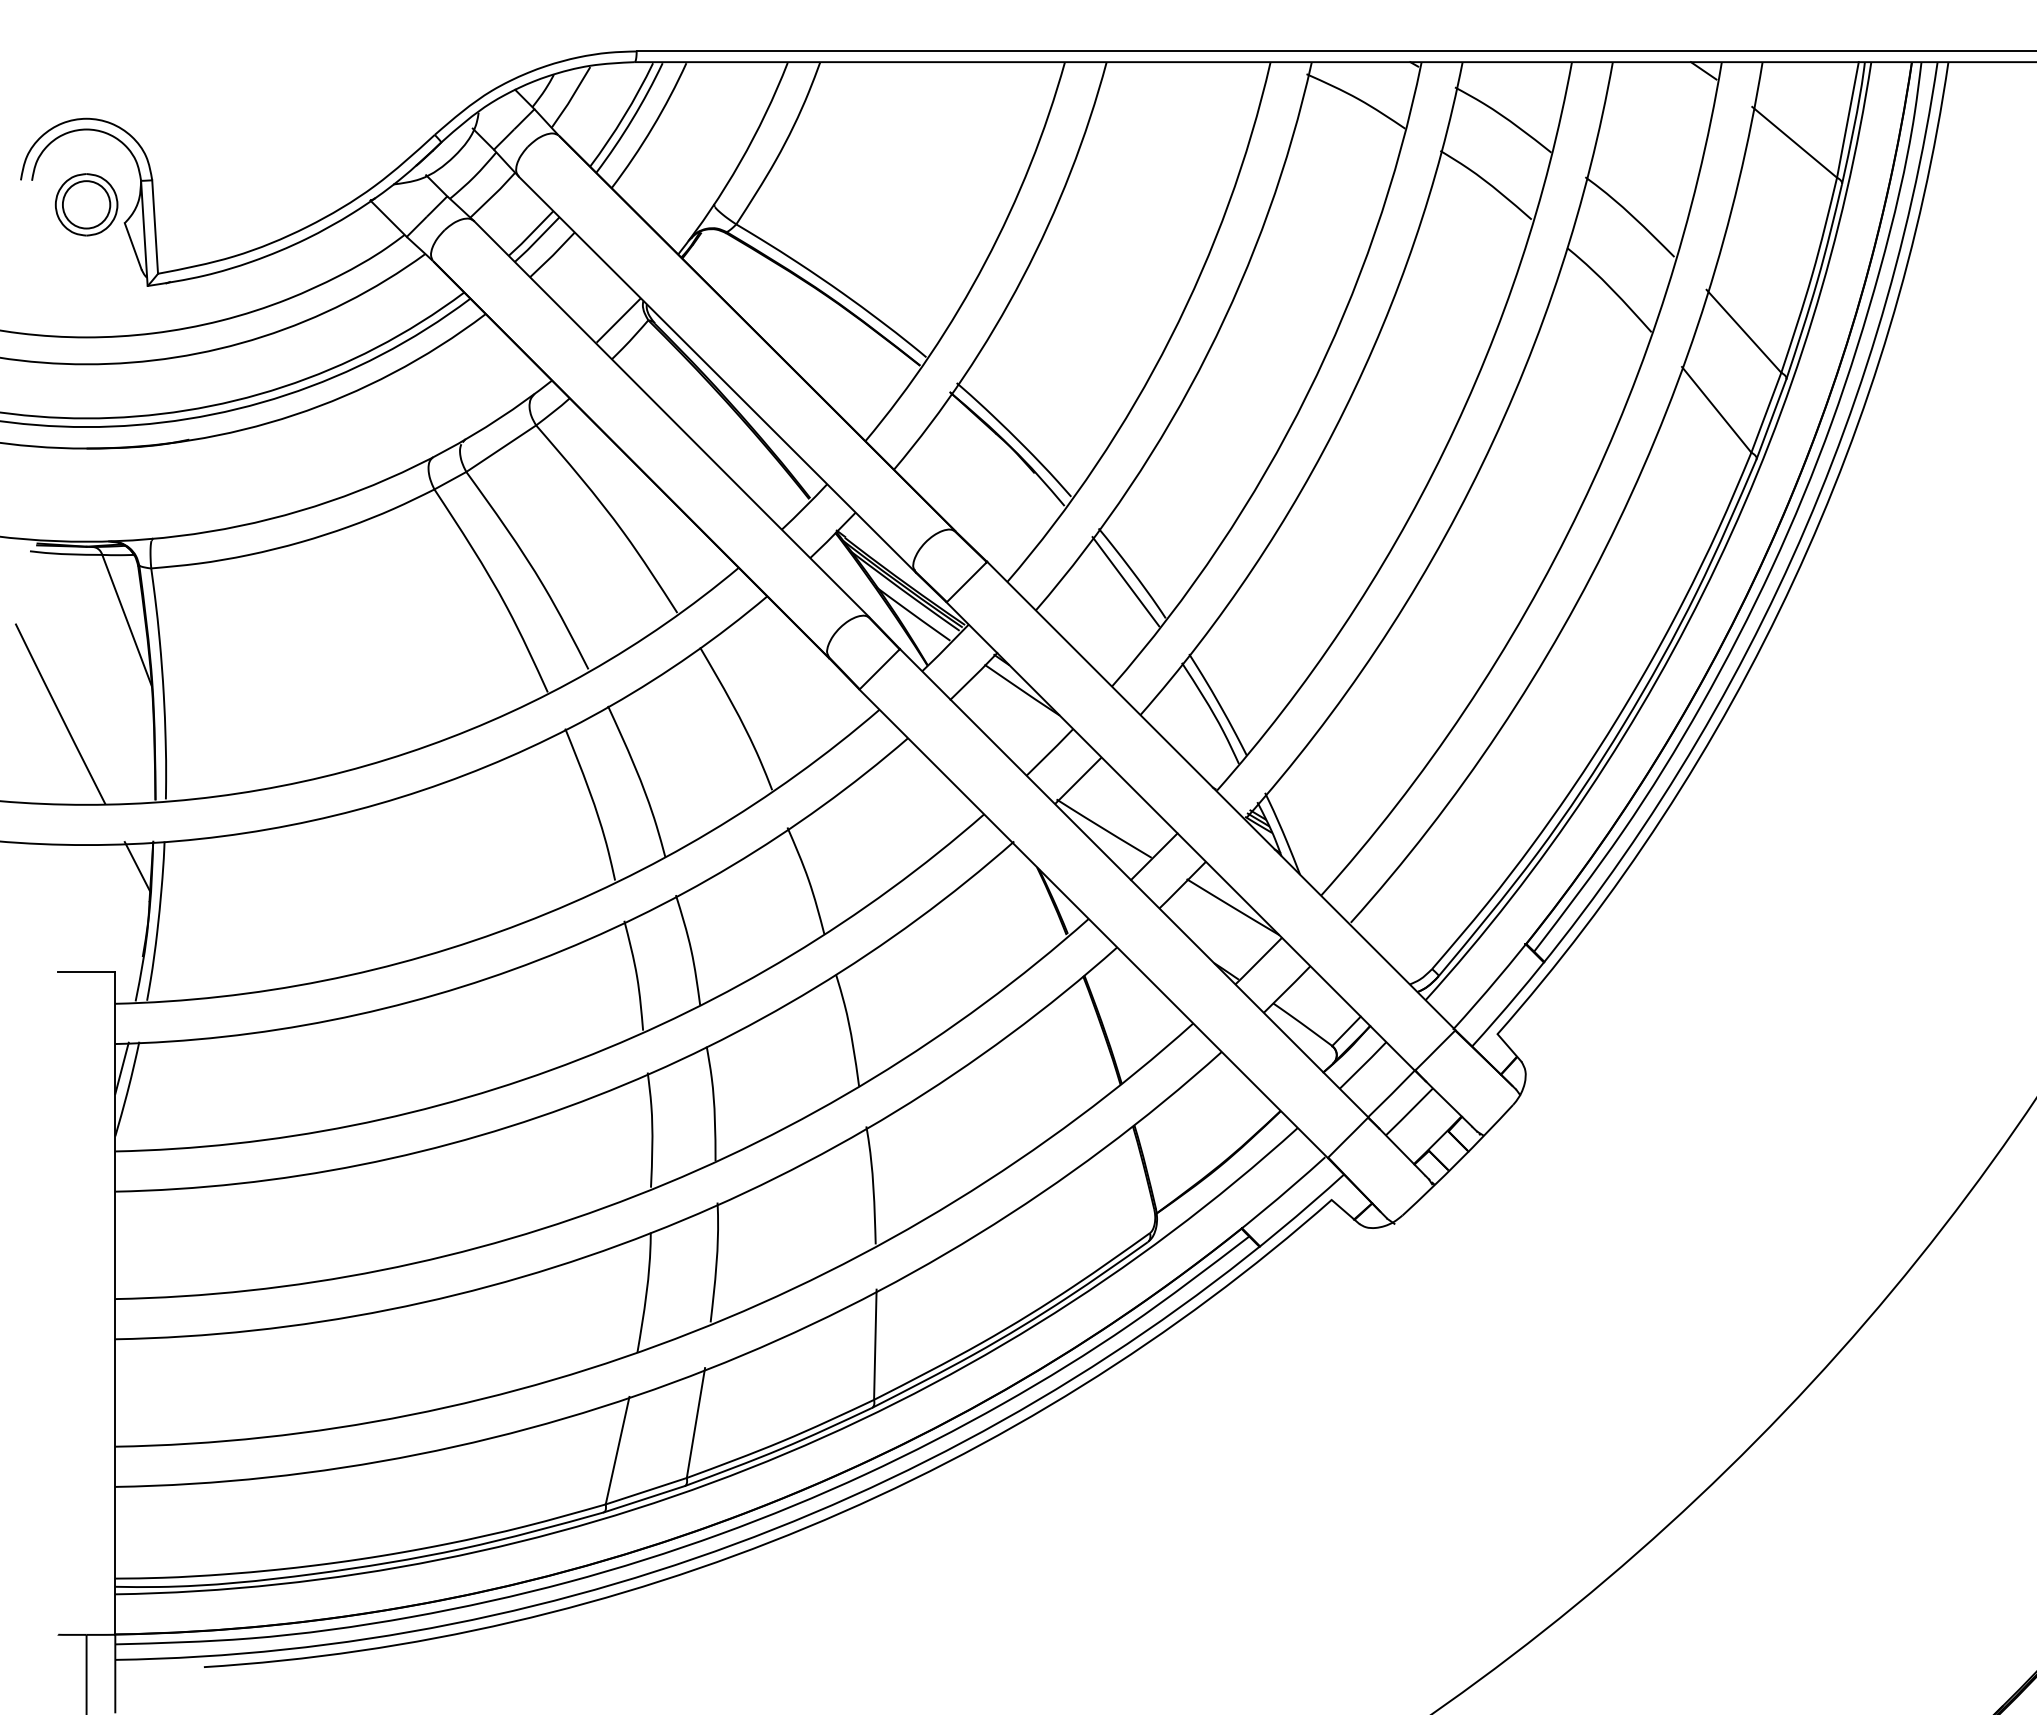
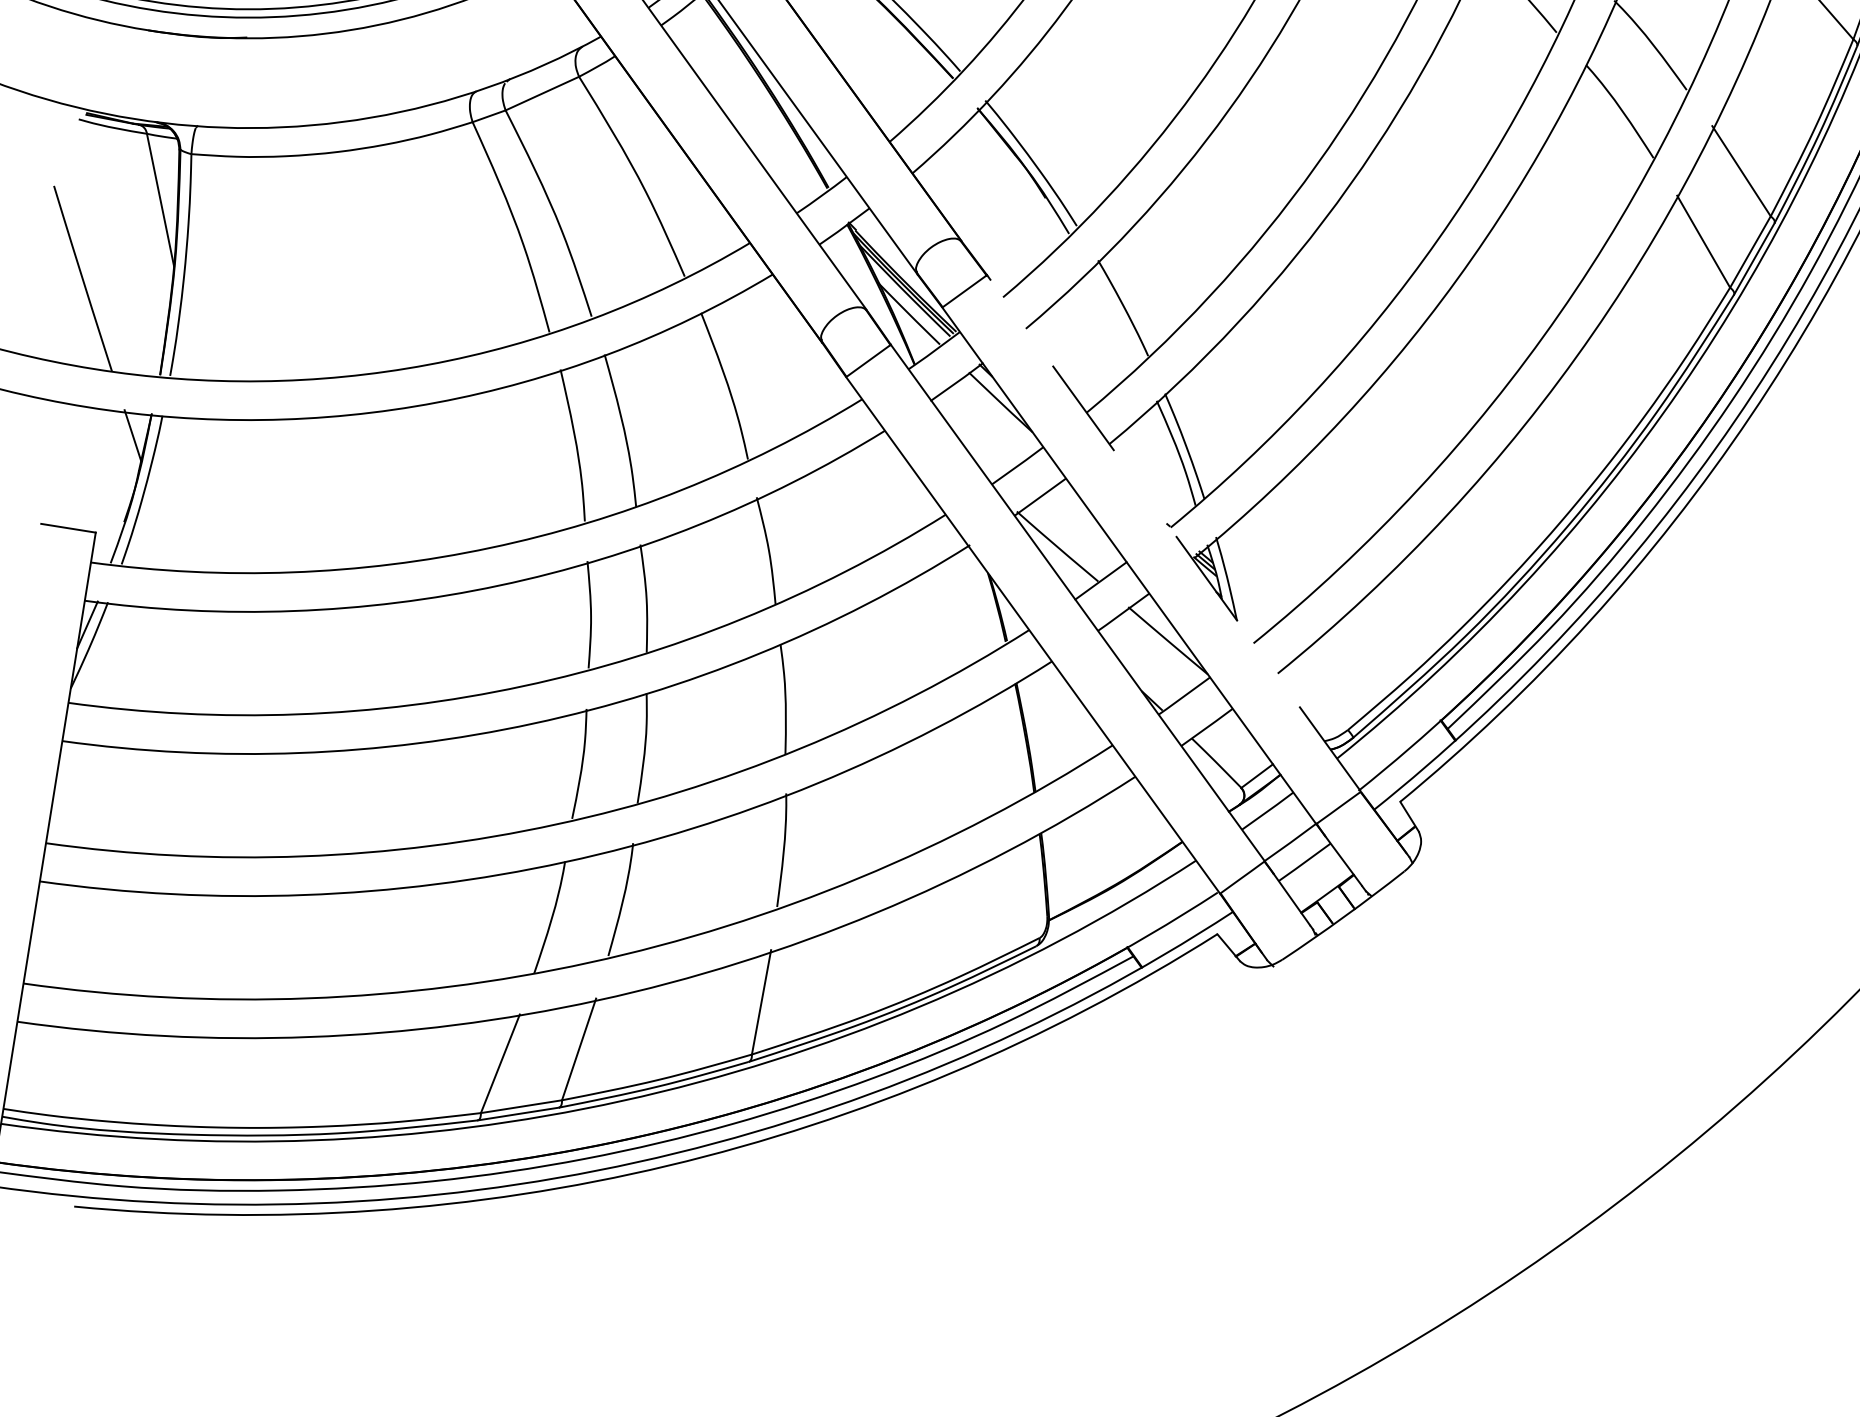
line: (1125, 581) -> (1115, 314), removed
line: (1221, 795) -> (1174, 532), solid -> dashed

